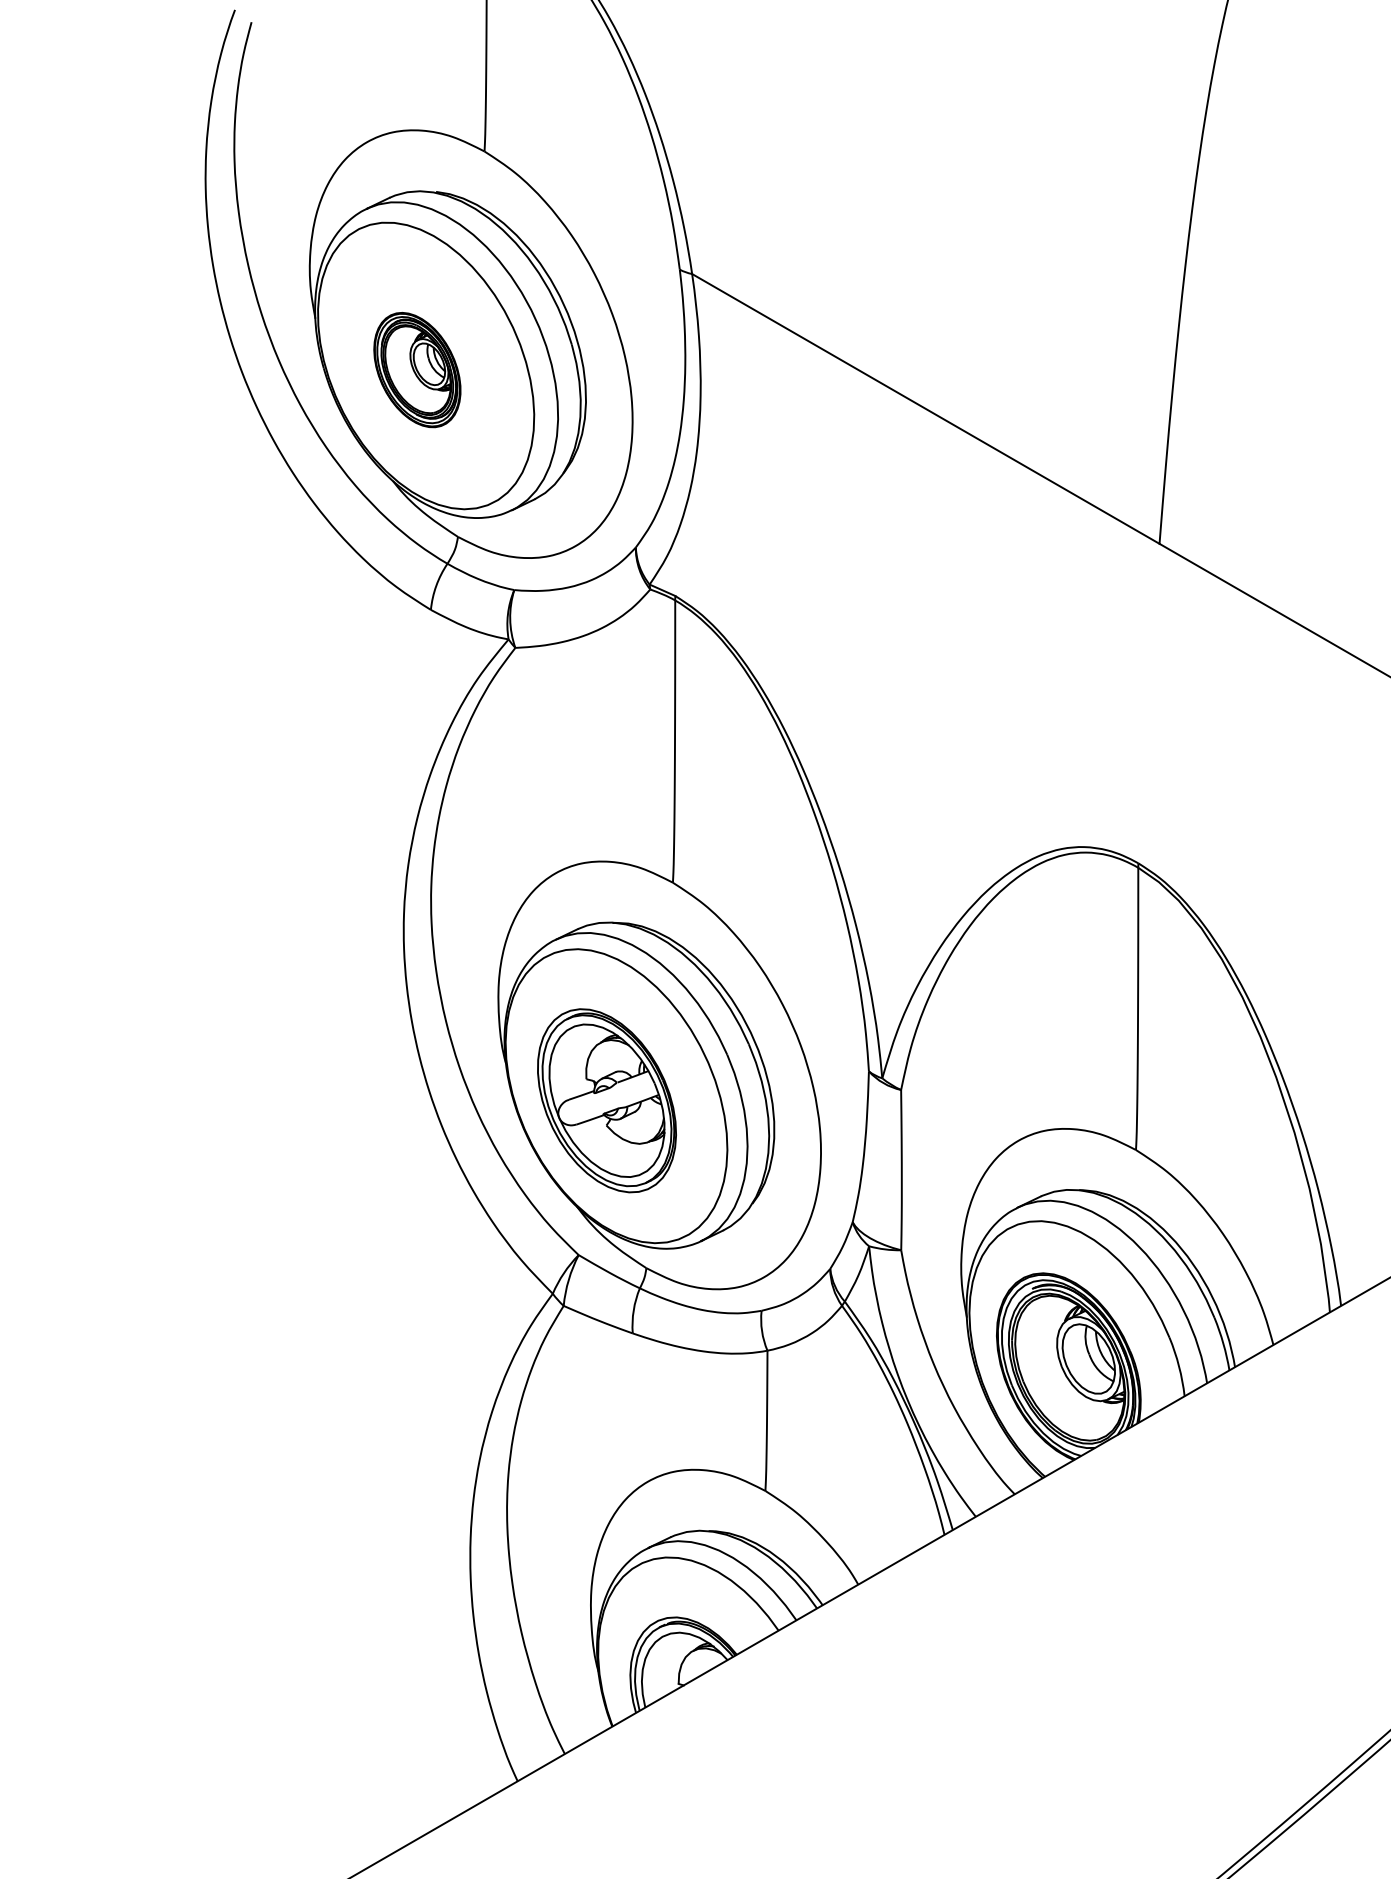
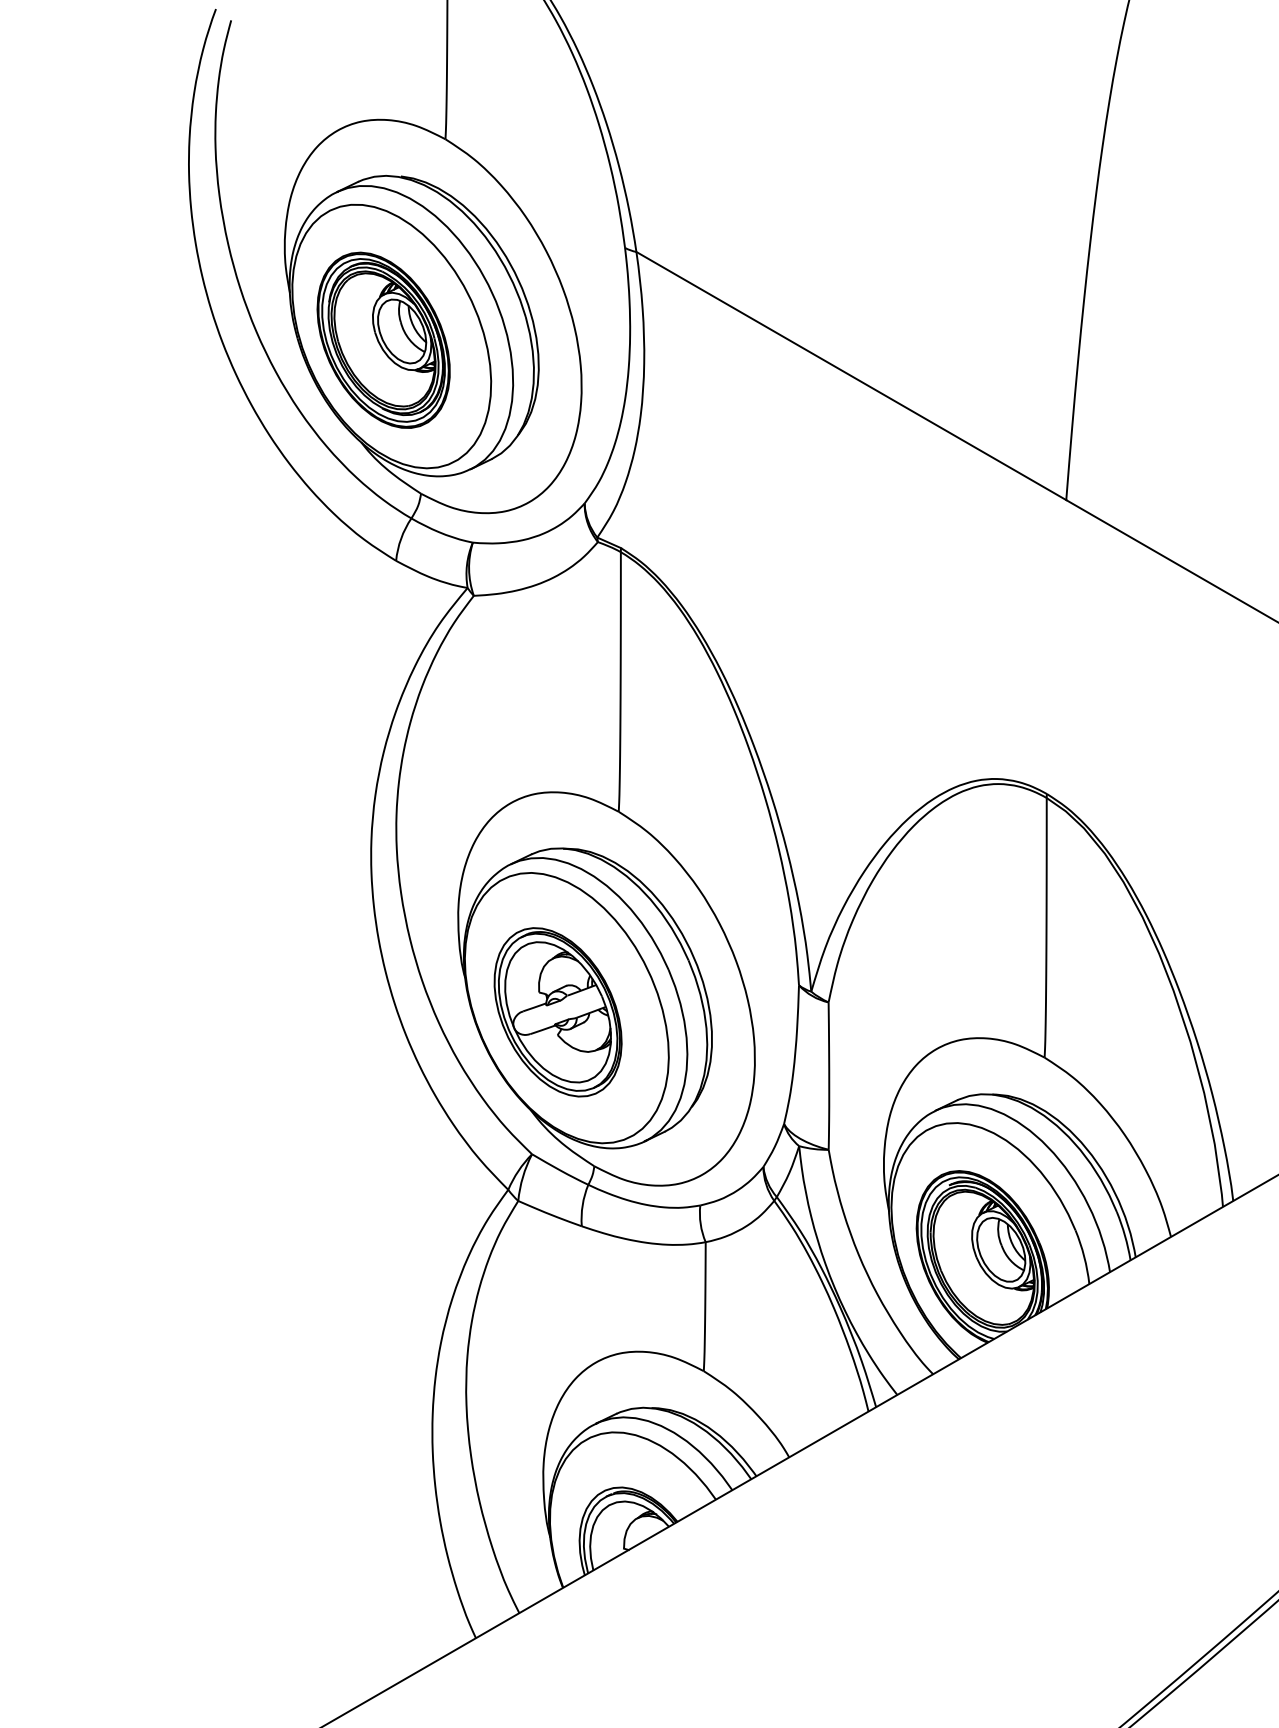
part: (417, 369) -> (383, 339), size x1.67

